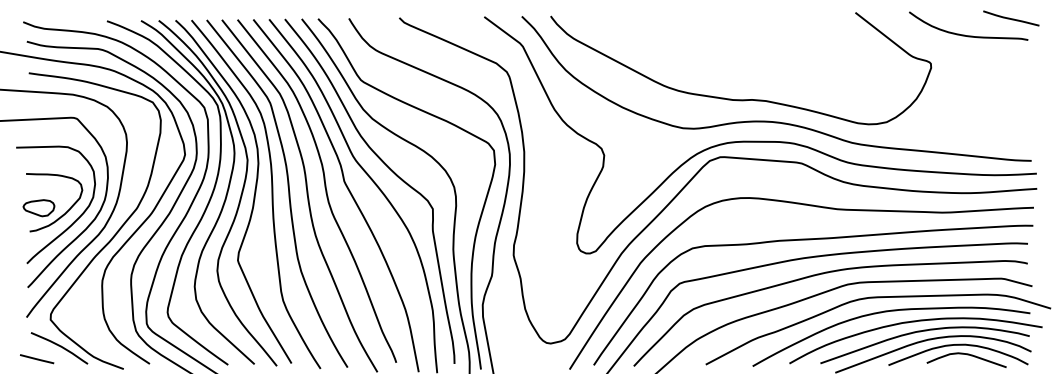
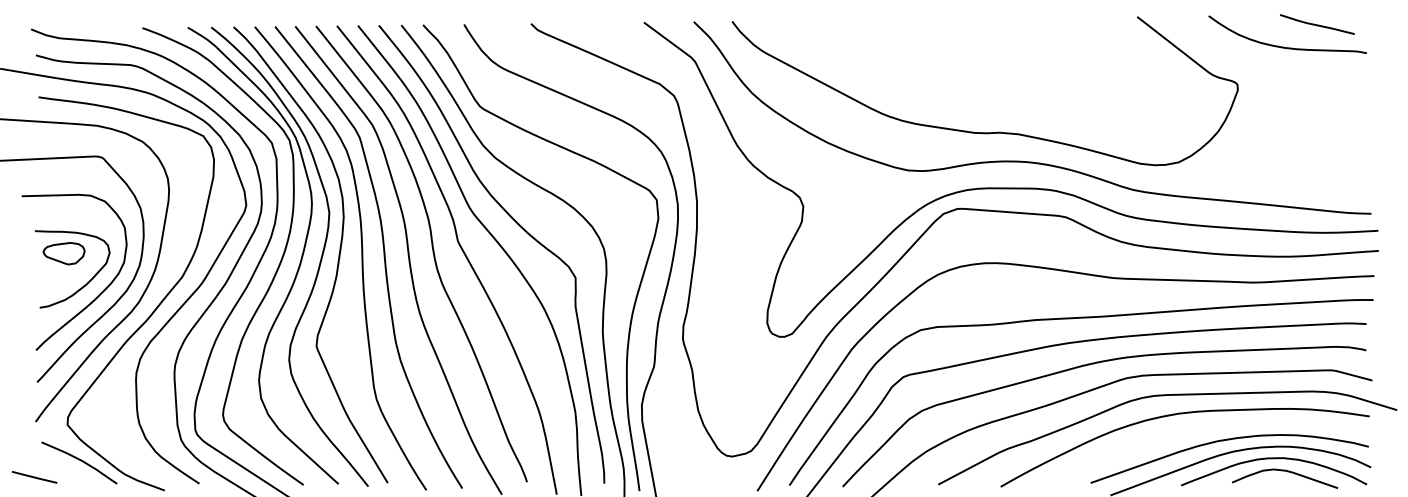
curve: (1011, 18) -> (1317, 24), moved
part: (38, 208) -> (63, 253), moved
curve: (913, 322) -> (1214, 428), removed
line: (37, 359) -> (34, 477), moved

